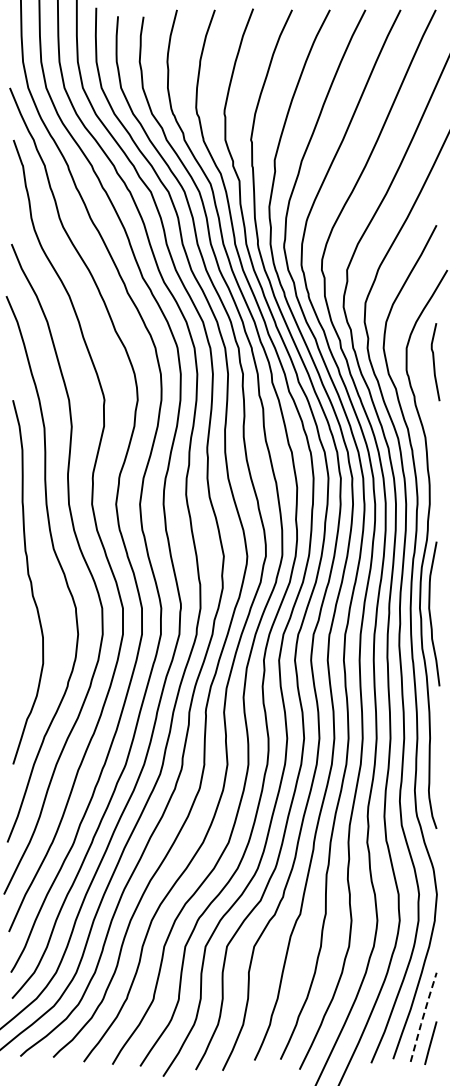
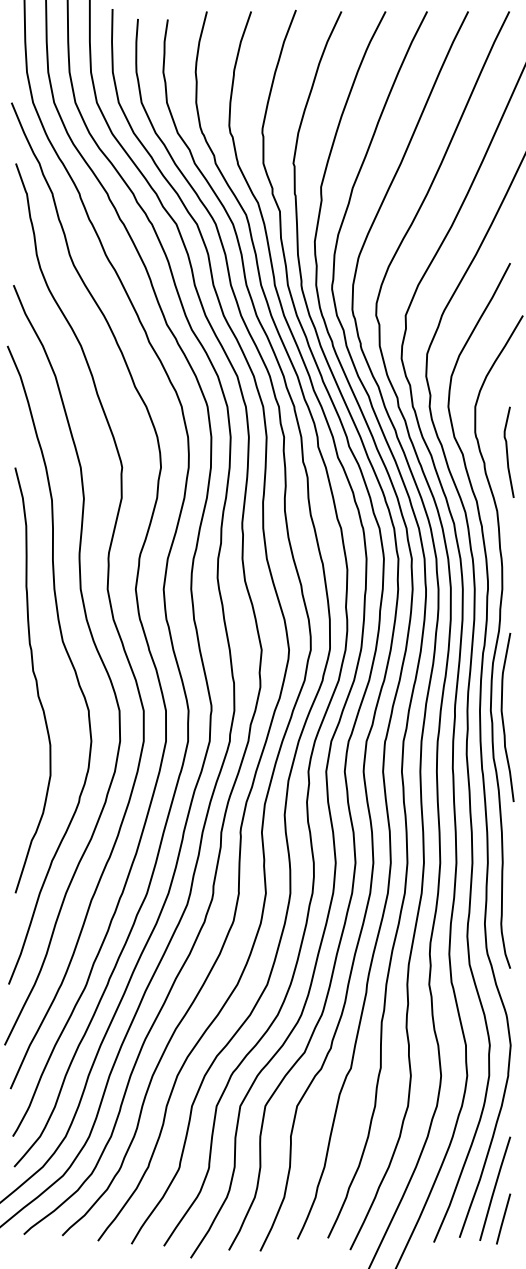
curve: (434, 362) -> (507, 452), moved
line: (423, 1016) -> (494, 1187), dashed -> solid

